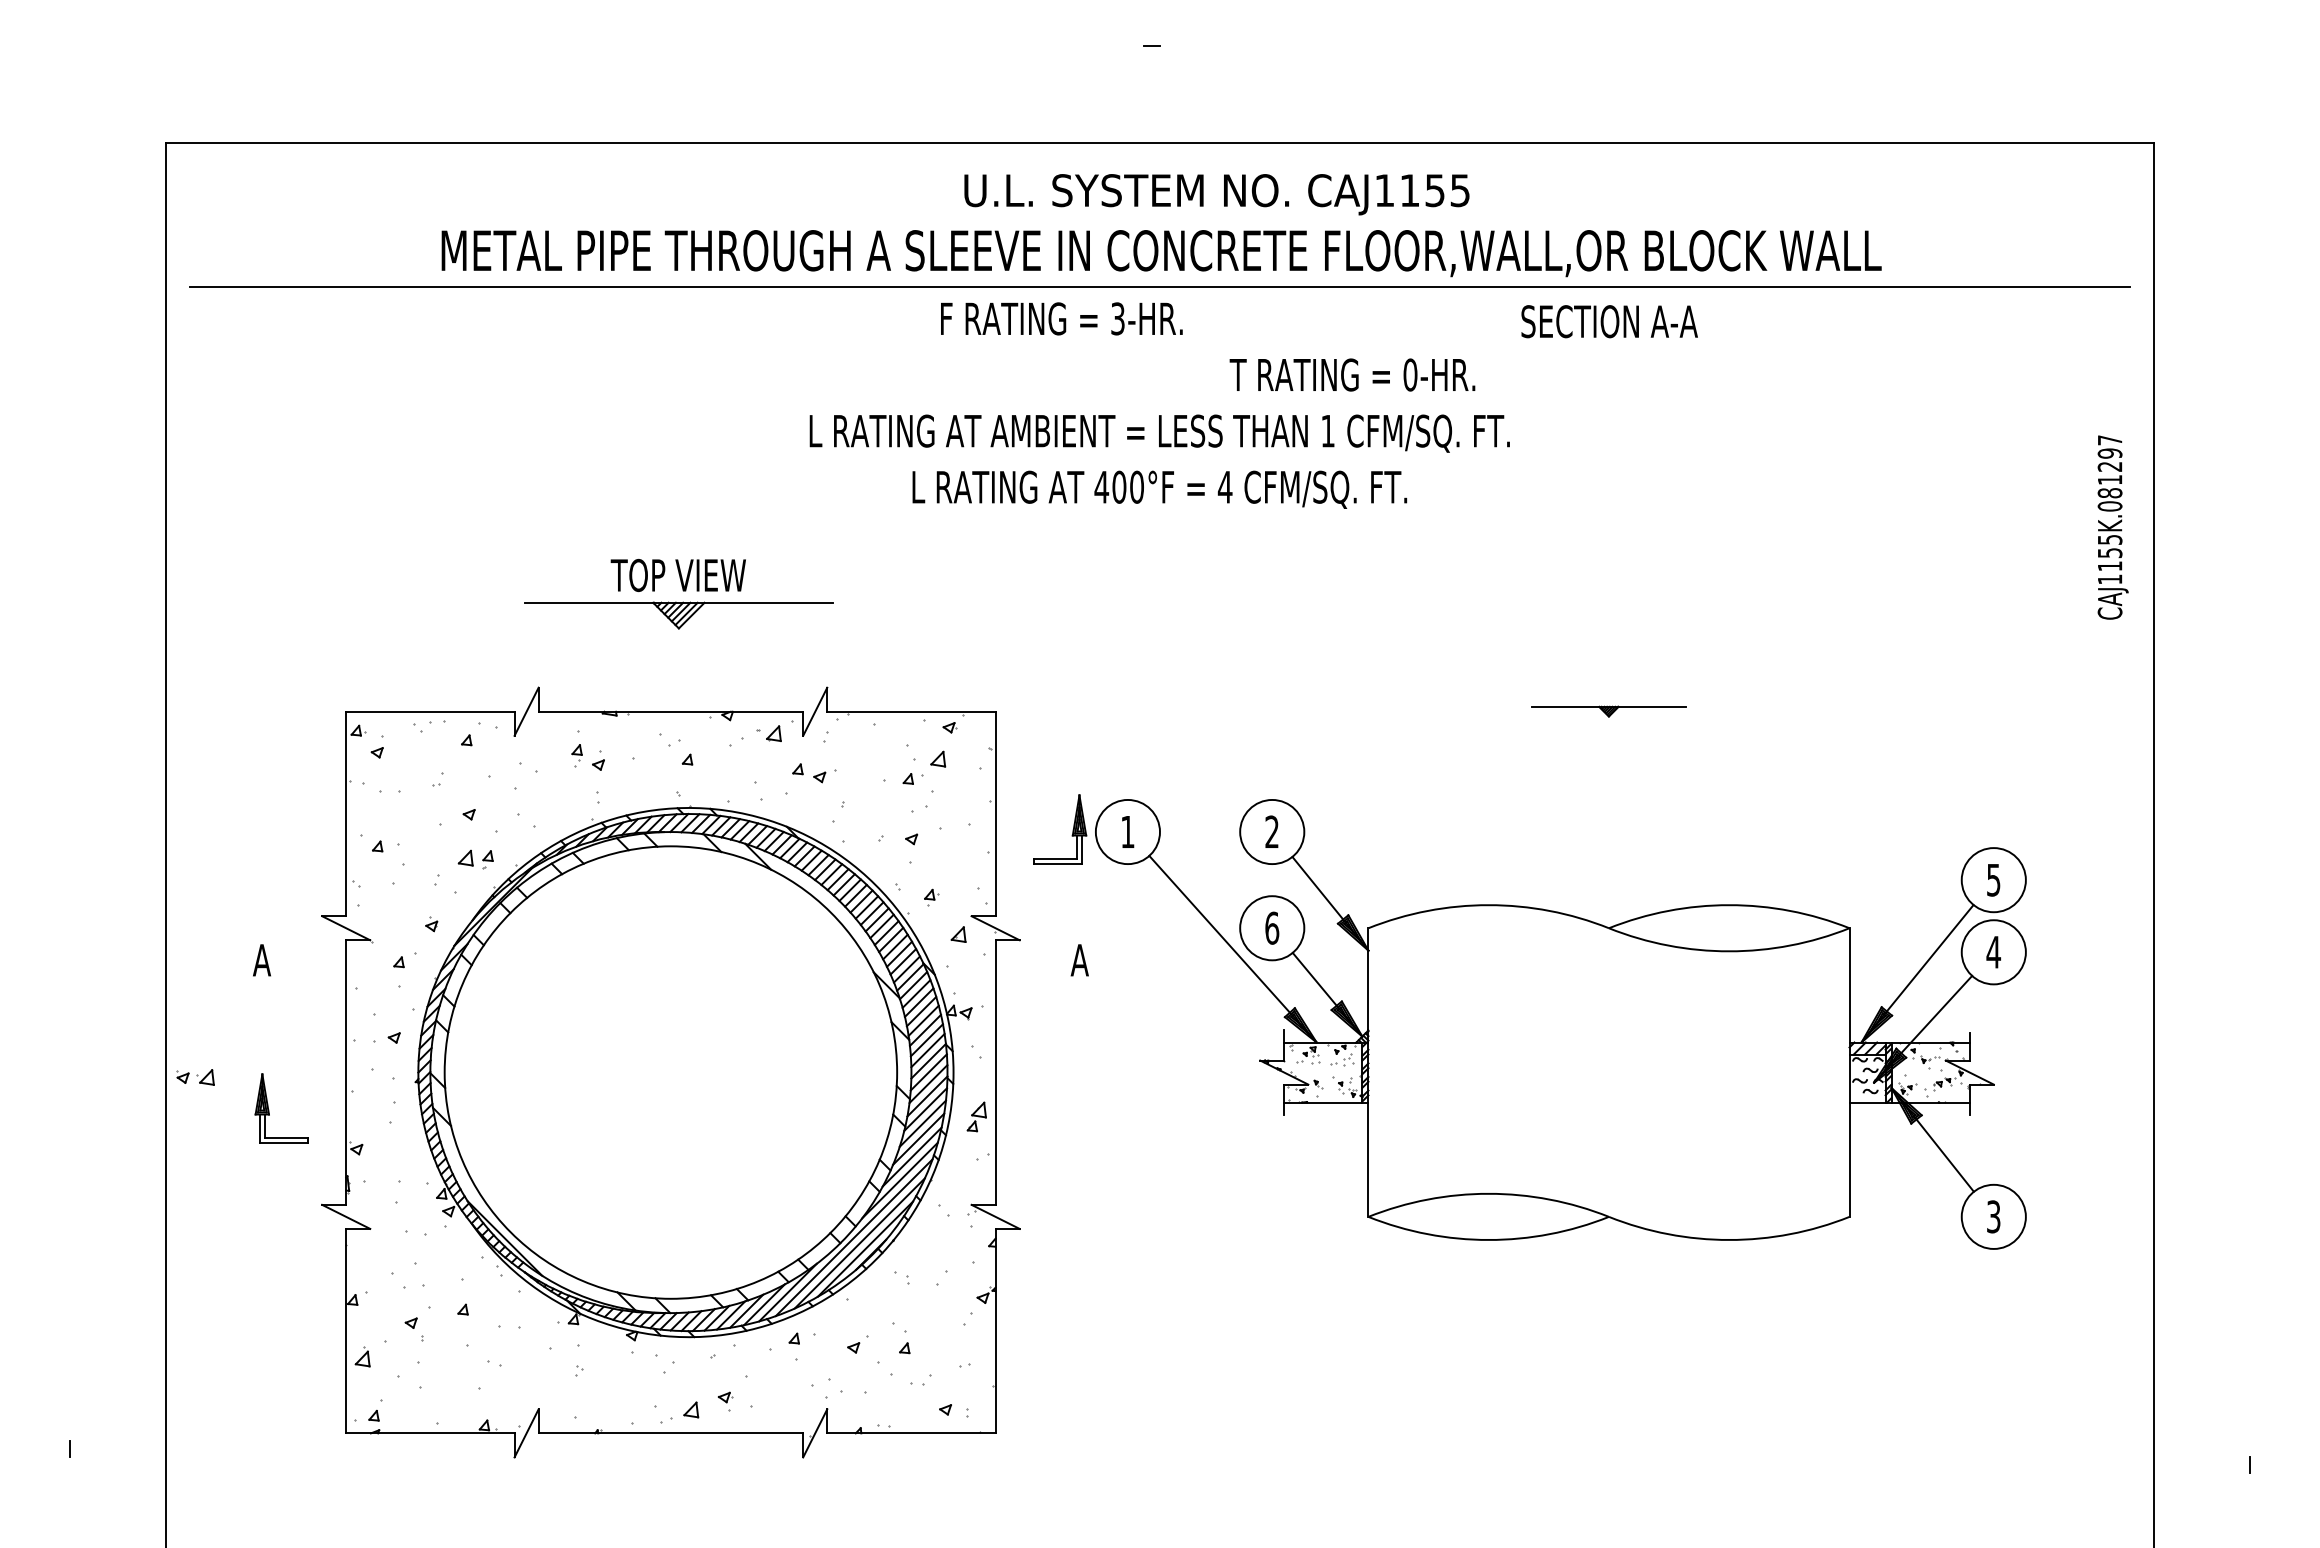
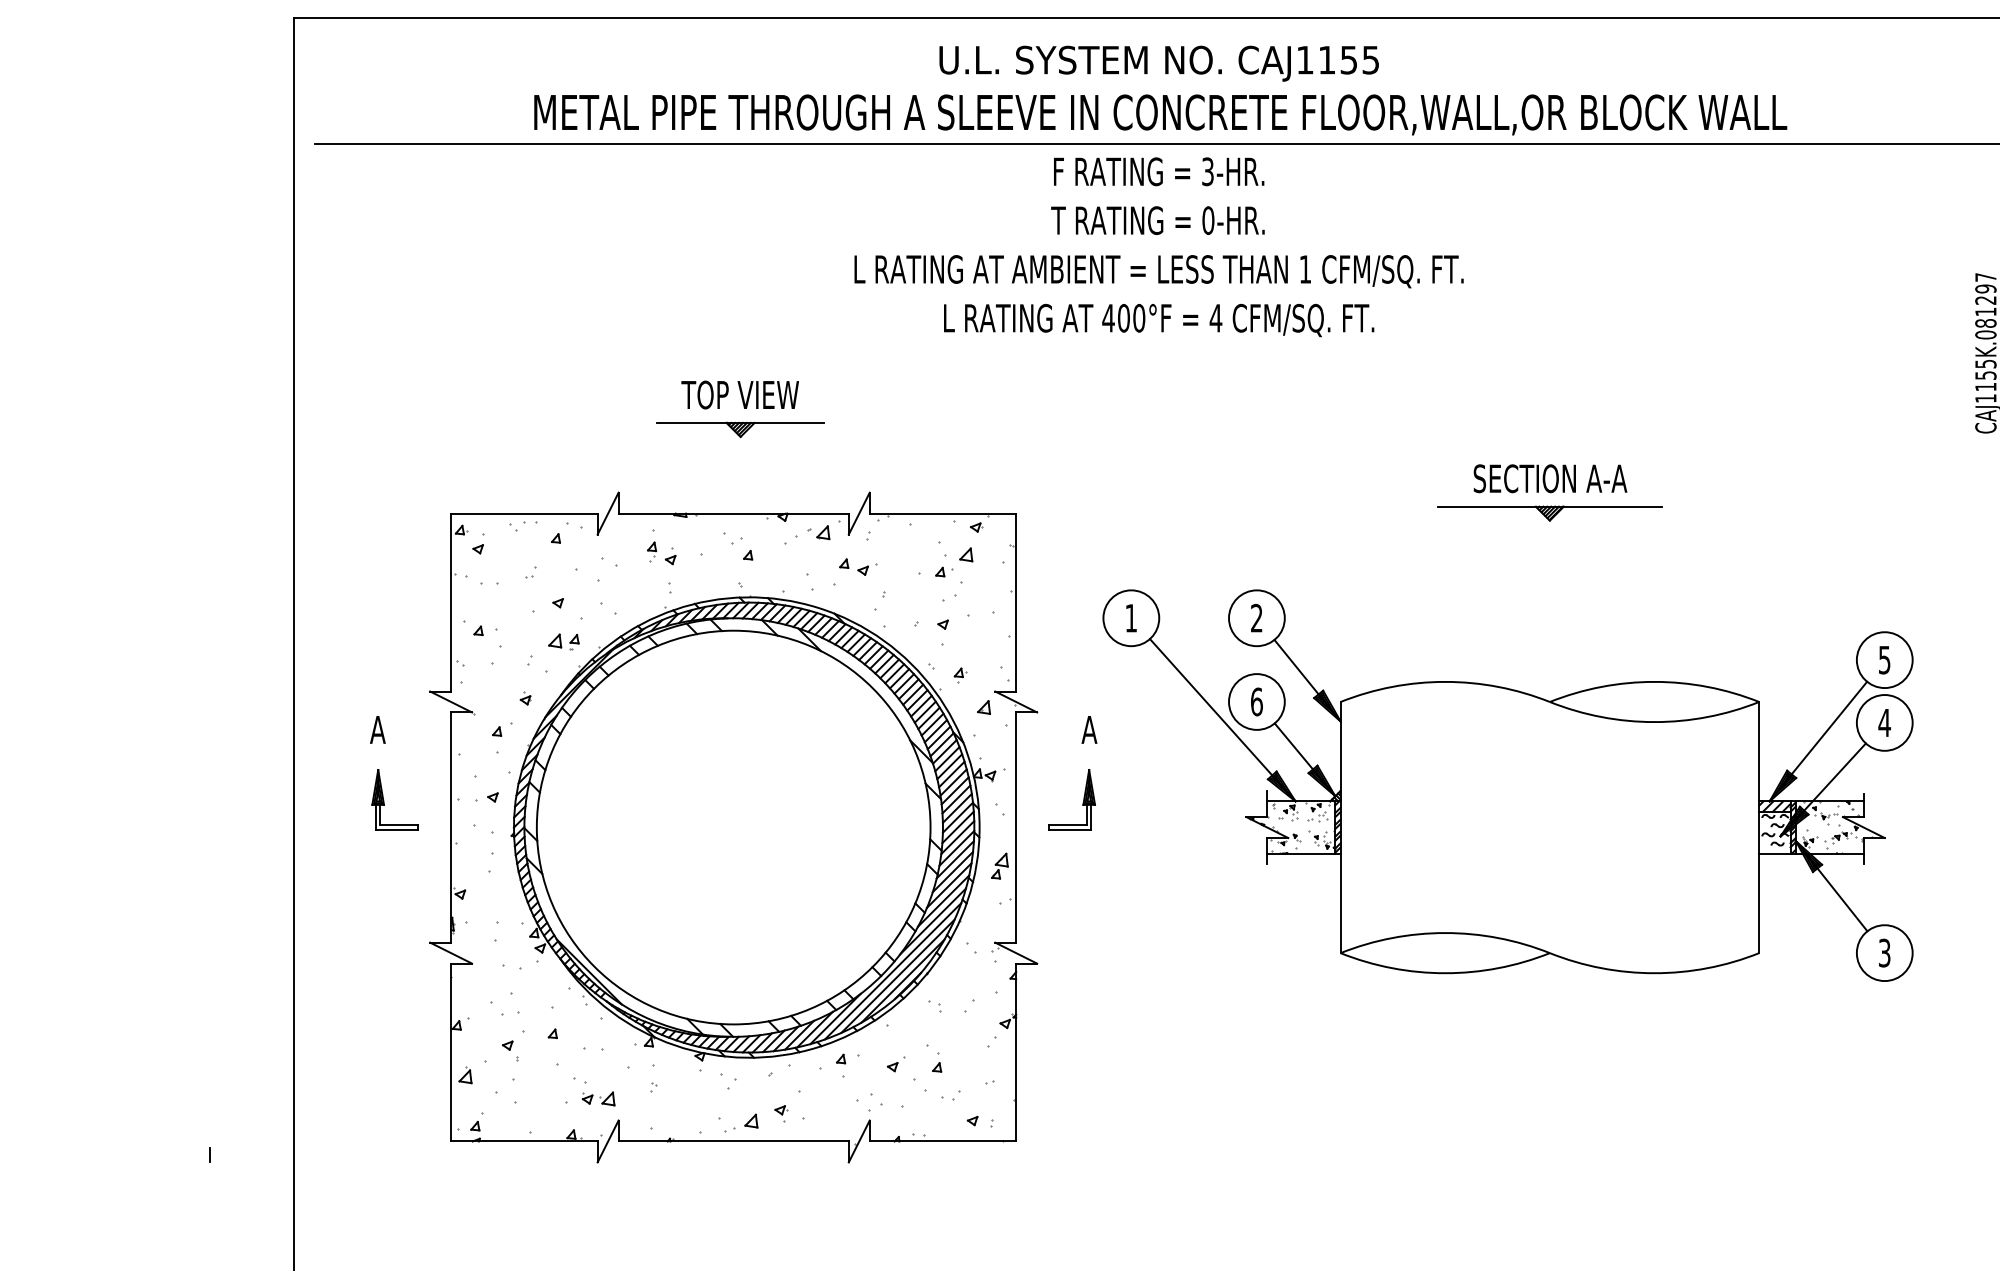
text: (1216, 194) -> (1158, 63), moved
text: (1061, 318) -> (1158, 171), moved
text: (1609, 321) -> (1550, 478), moved
text: (1352, 374) -> (1157, 220), moved
part: (678, 615) -> (740, 429), size x0.62
part: (1608, 711) -> (1549, 513), size x1.67
part: (1072, 829) -> (1083, 799), moved
part: (195, 1077) -> (598, 1098), moved
part: (269, 1109) -> (384, 800), moved

